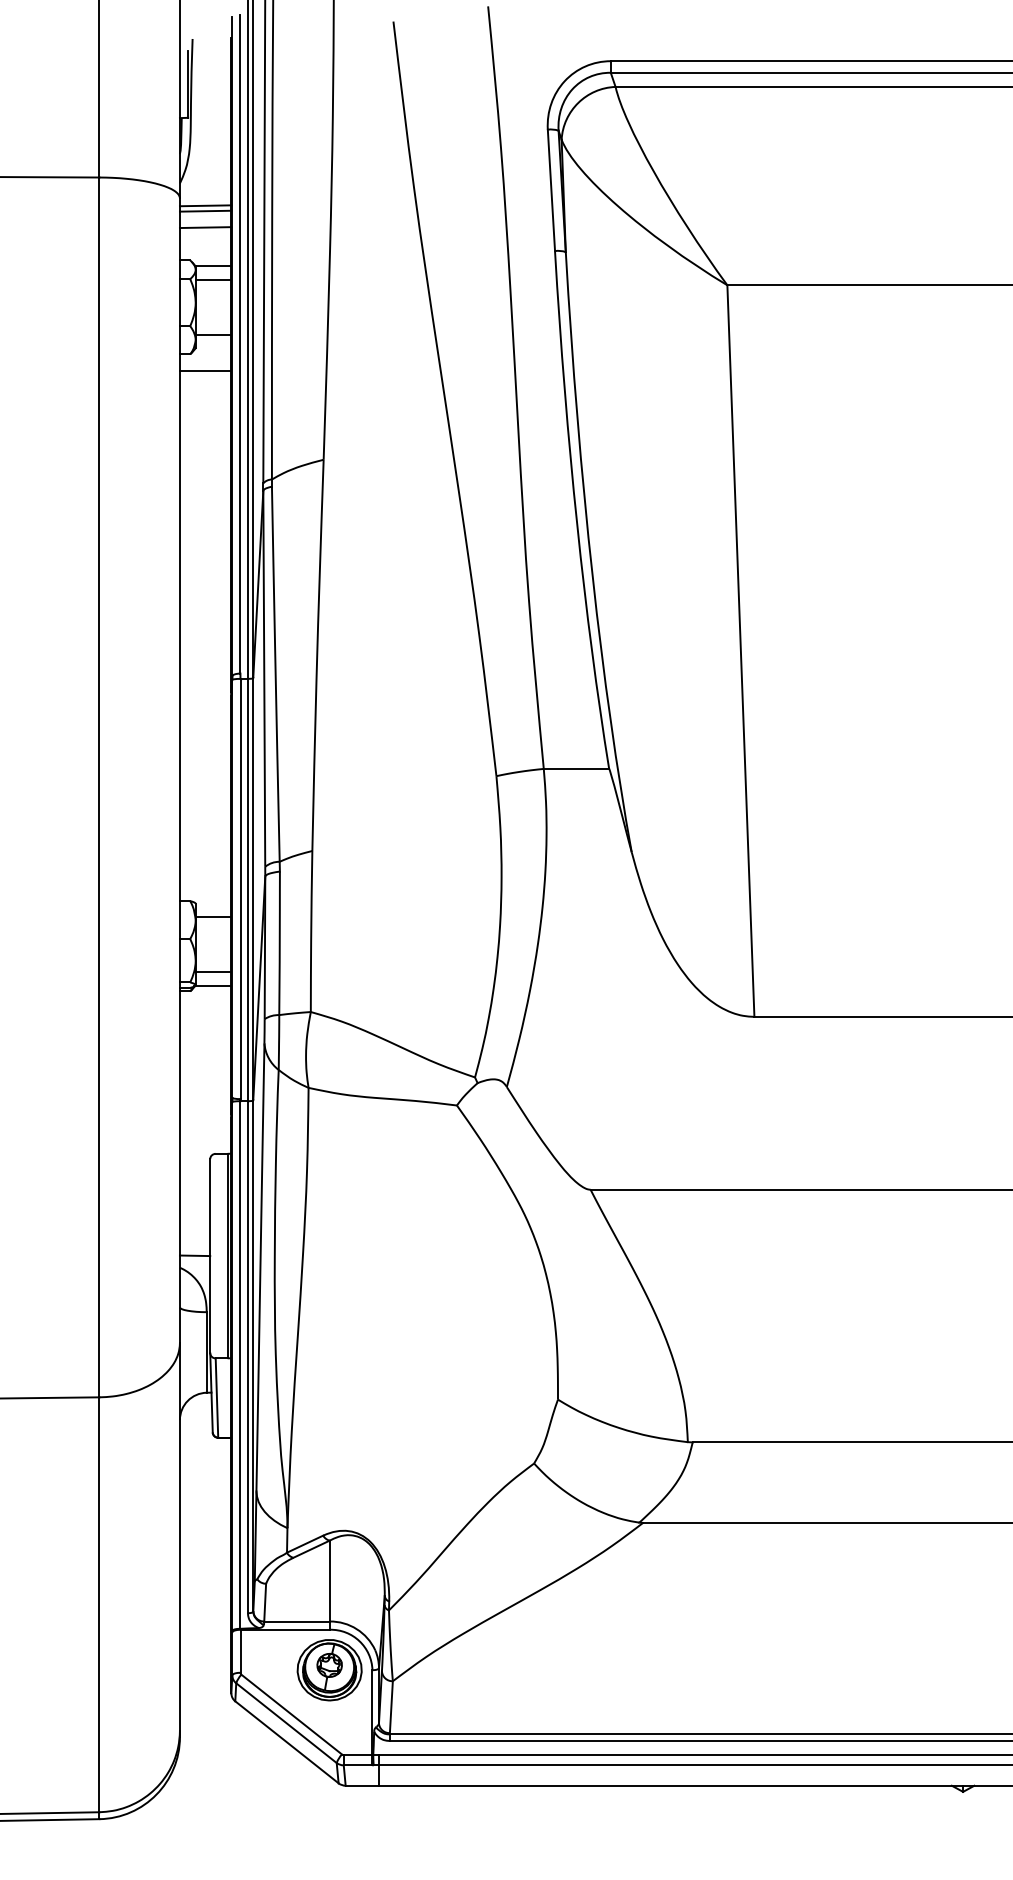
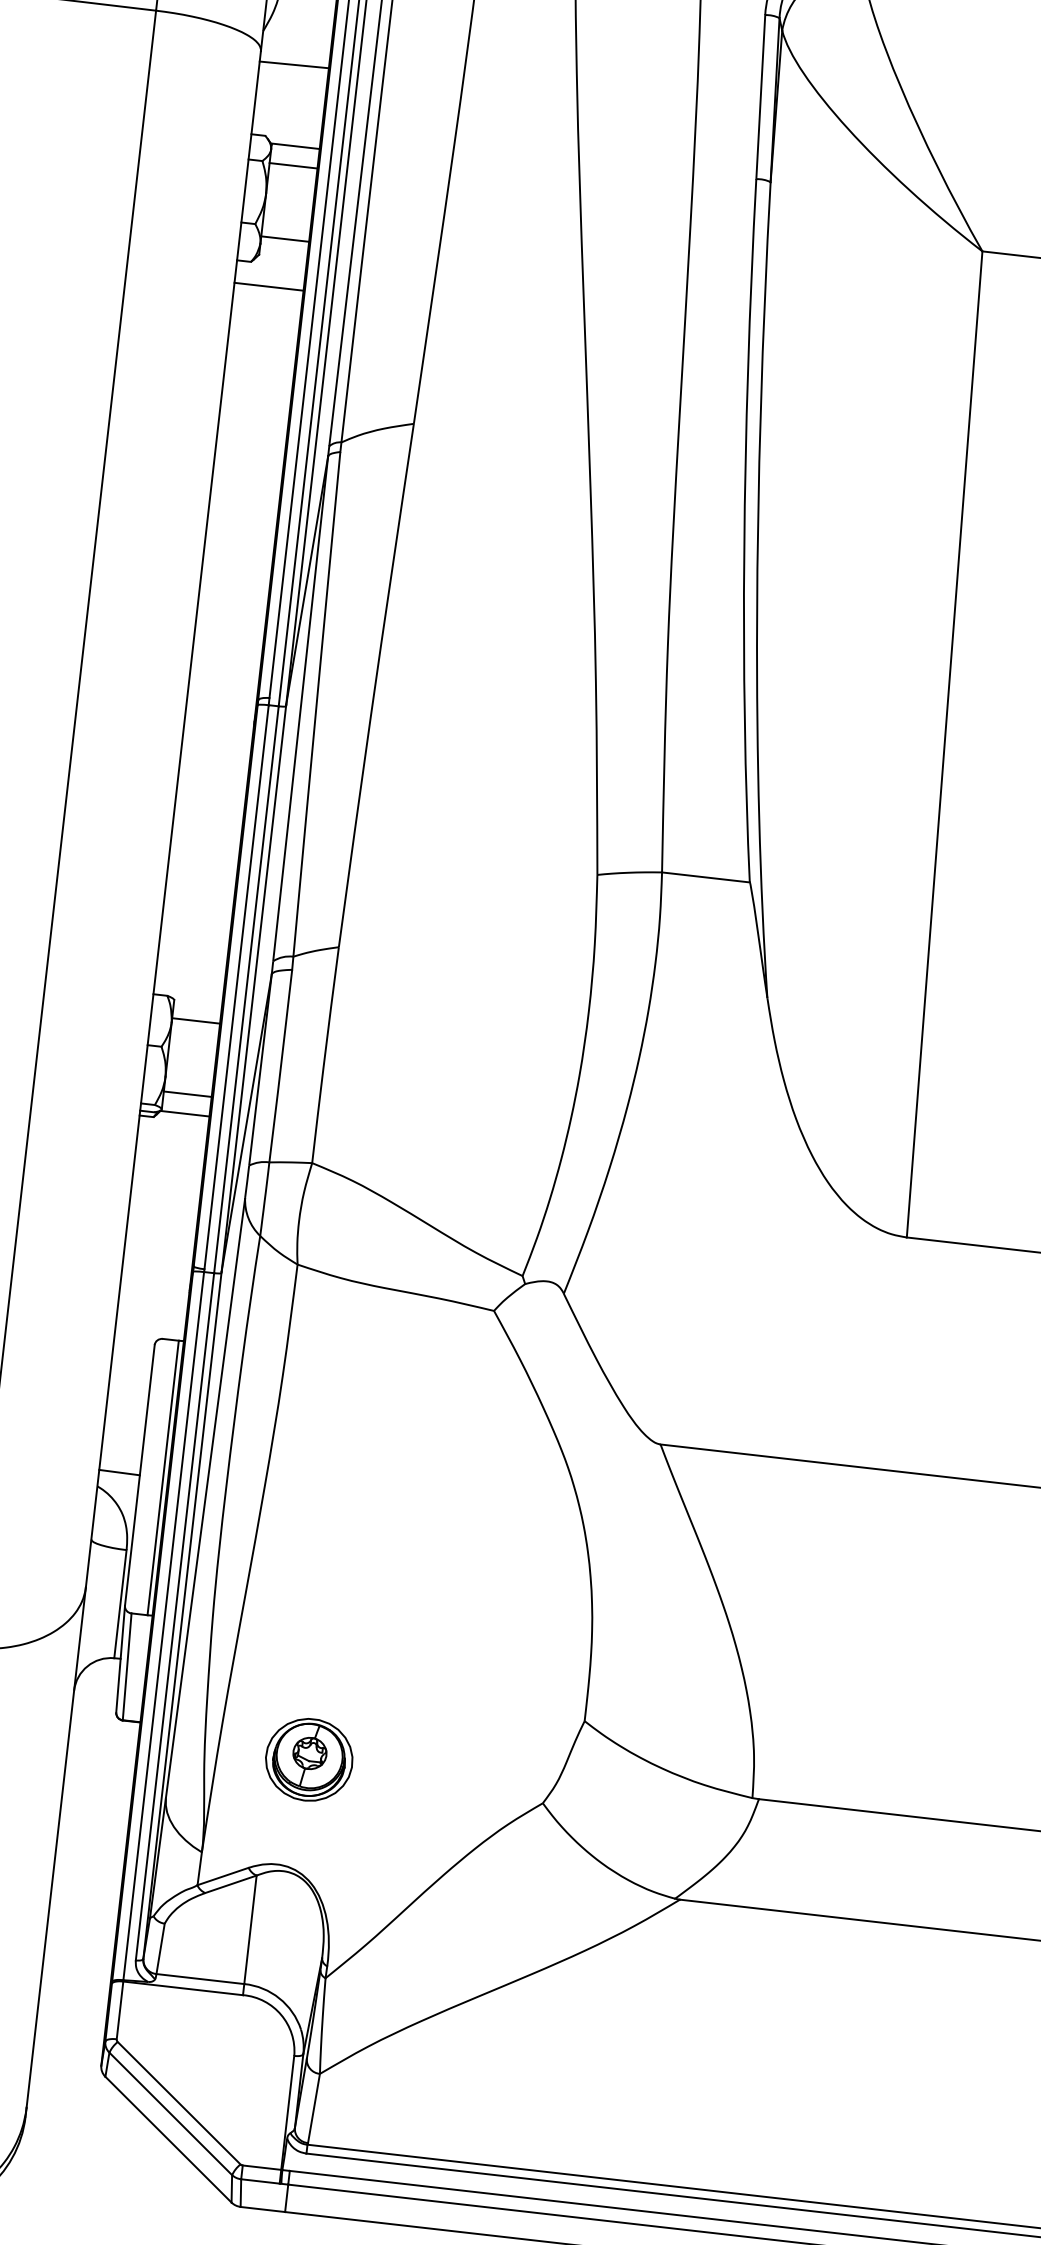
line: (205, 210) -> (293, 71), removed
line: (205, 227) -> (290, 94), removed
part: (329, 1670) -> (308, 1760), moved

